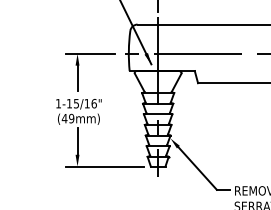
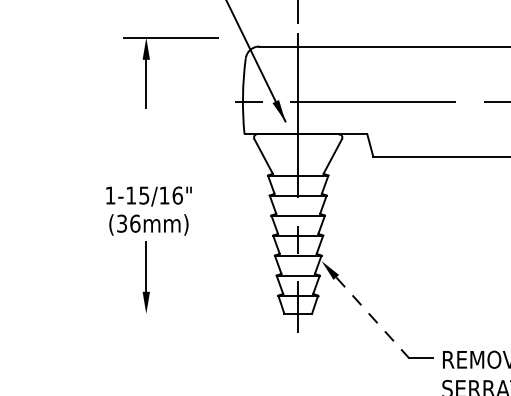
part: (78, 72) -> (148, 72), moved
text: (67, 118) -> (127, 223), (49mm) -> (36mm)
line: (104, 166) -> (197, 313), removed
line: (197, 168) -> (372, 317), solid -> dashed

